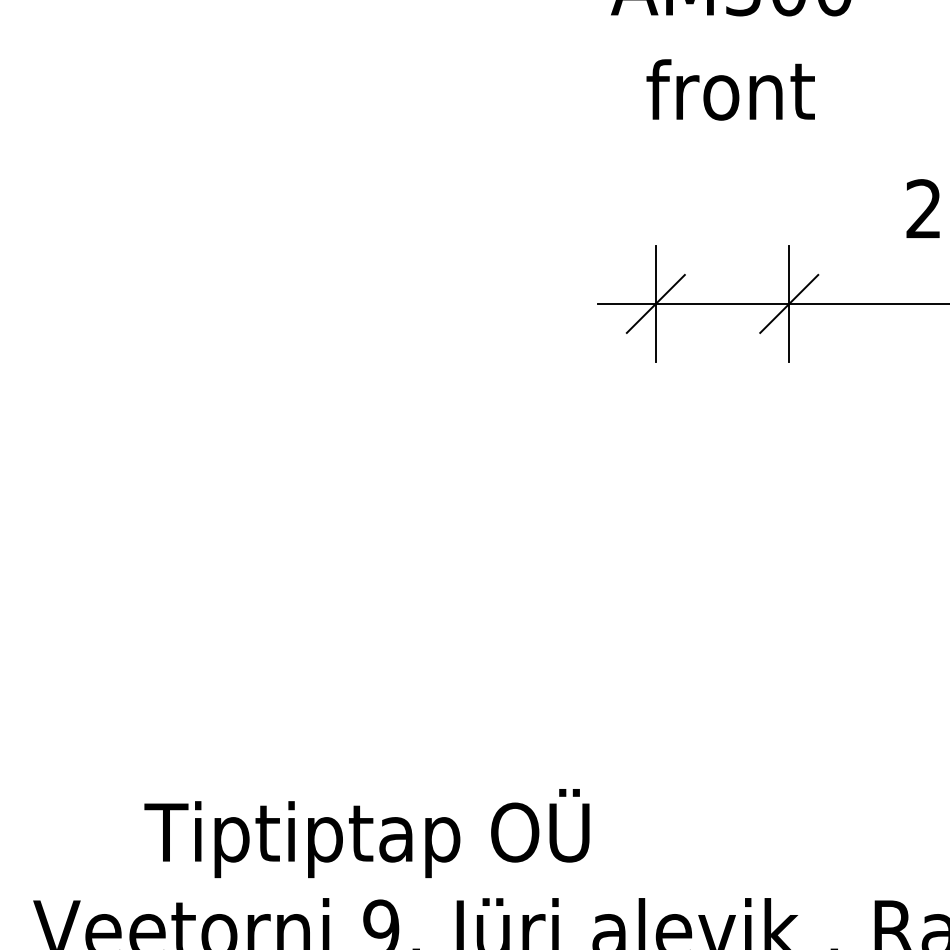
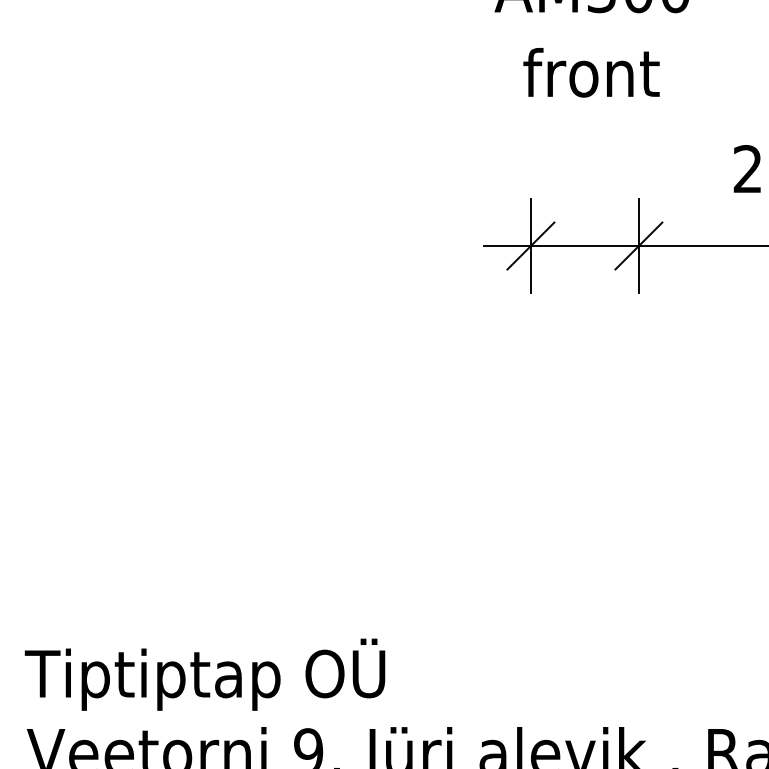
text: (366, 833) -> (204, 674), moved

